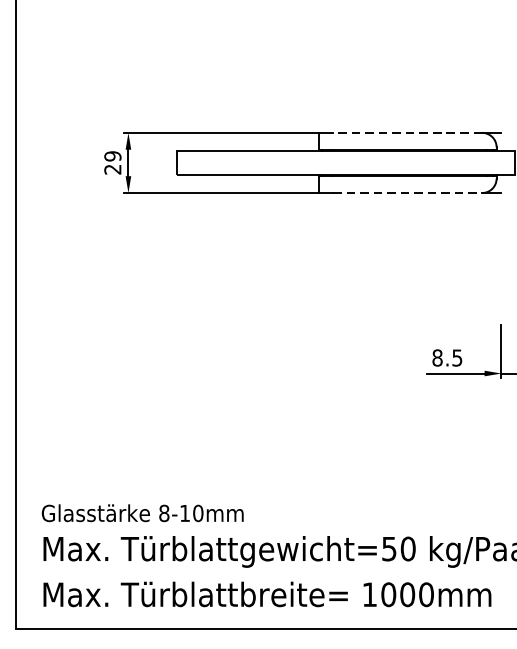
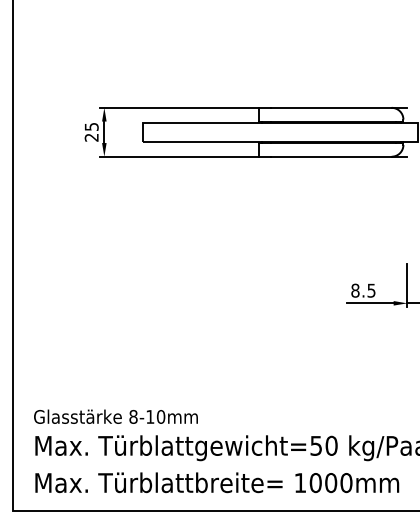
line: (408, 132) -> (331, 107), dashed -> solid
text: (112, 155) -> (91, 126), 29 -> 25
line: (408, 192) -> (331, 156), dashed -> solid

